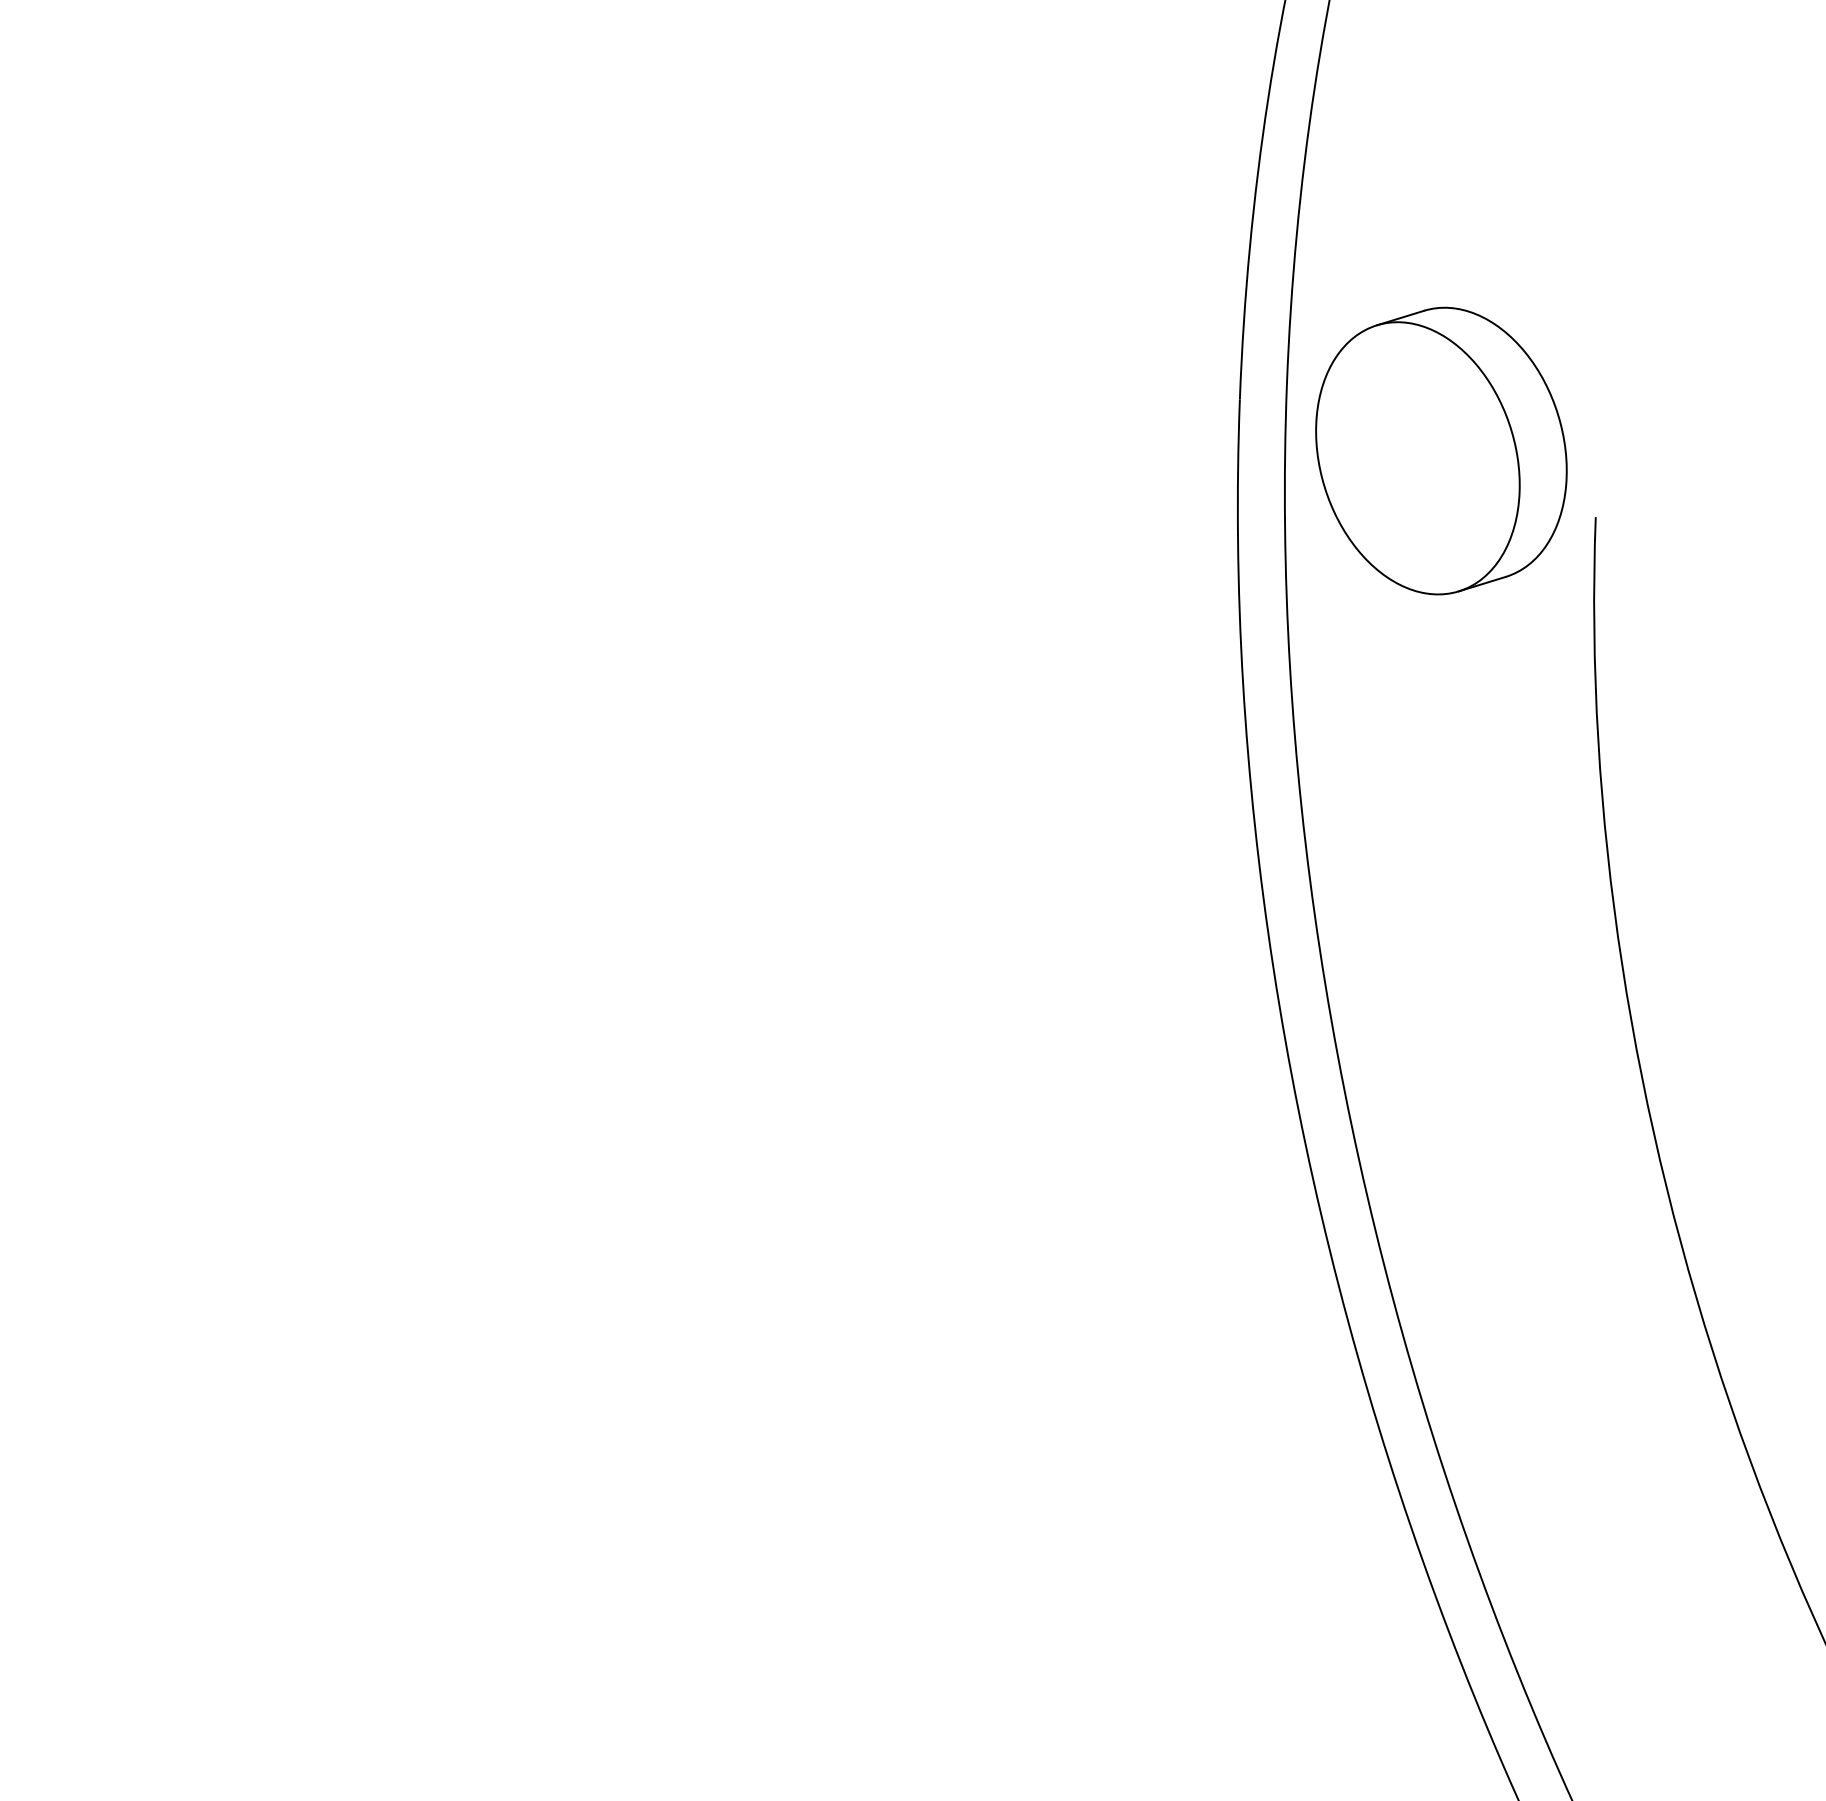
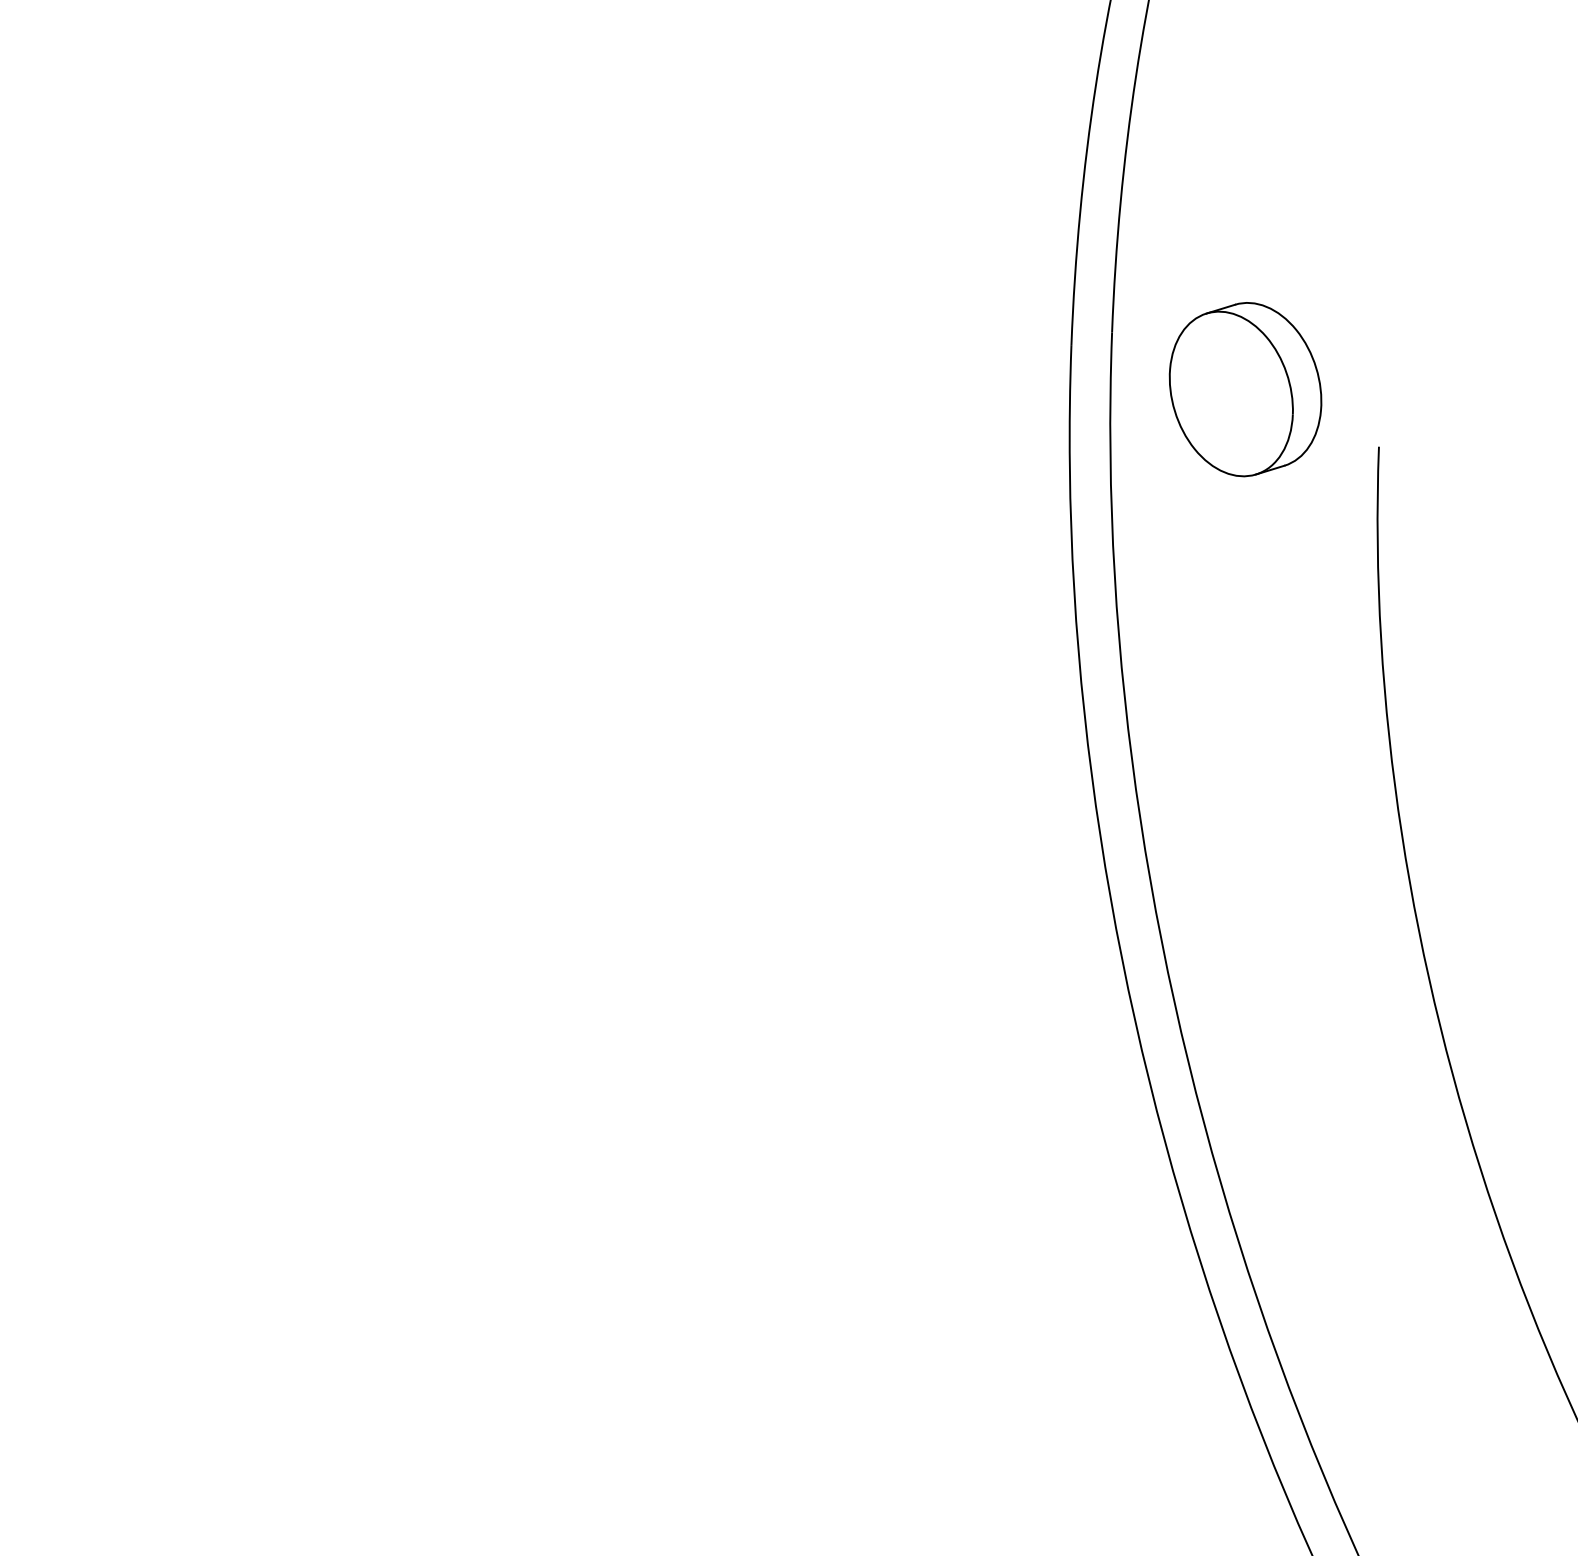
part: (1441, 450) -> (1245, 389), size x0.7

